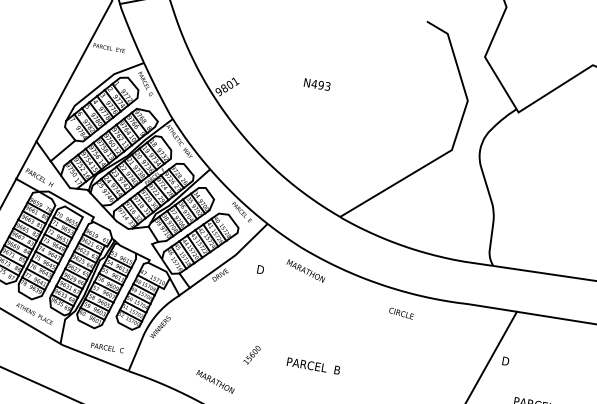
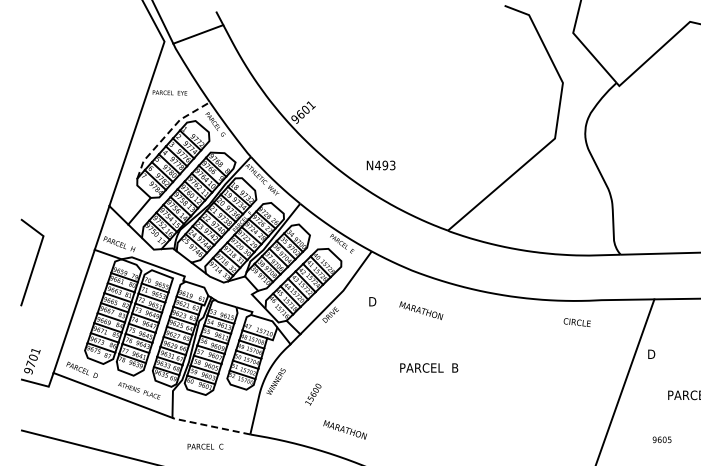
line: (100, 84) -> (167, 133), solid -> dashed
text: (316, 84) -> (380, 165), moved
text: (223, 88) -> (299, 114), 9801 -> 9601
text: (306, 270) -> (421, 310), moved
text: (400, 313) -> (576, 322), moved
text: (107, 347) -> (205, 446), moved
text: (252, 355) -> (313, 394), moved
line: (93, 357) -> (210, 426), solid -> dashed
text: (314, 365) -> (429, 367), moved

